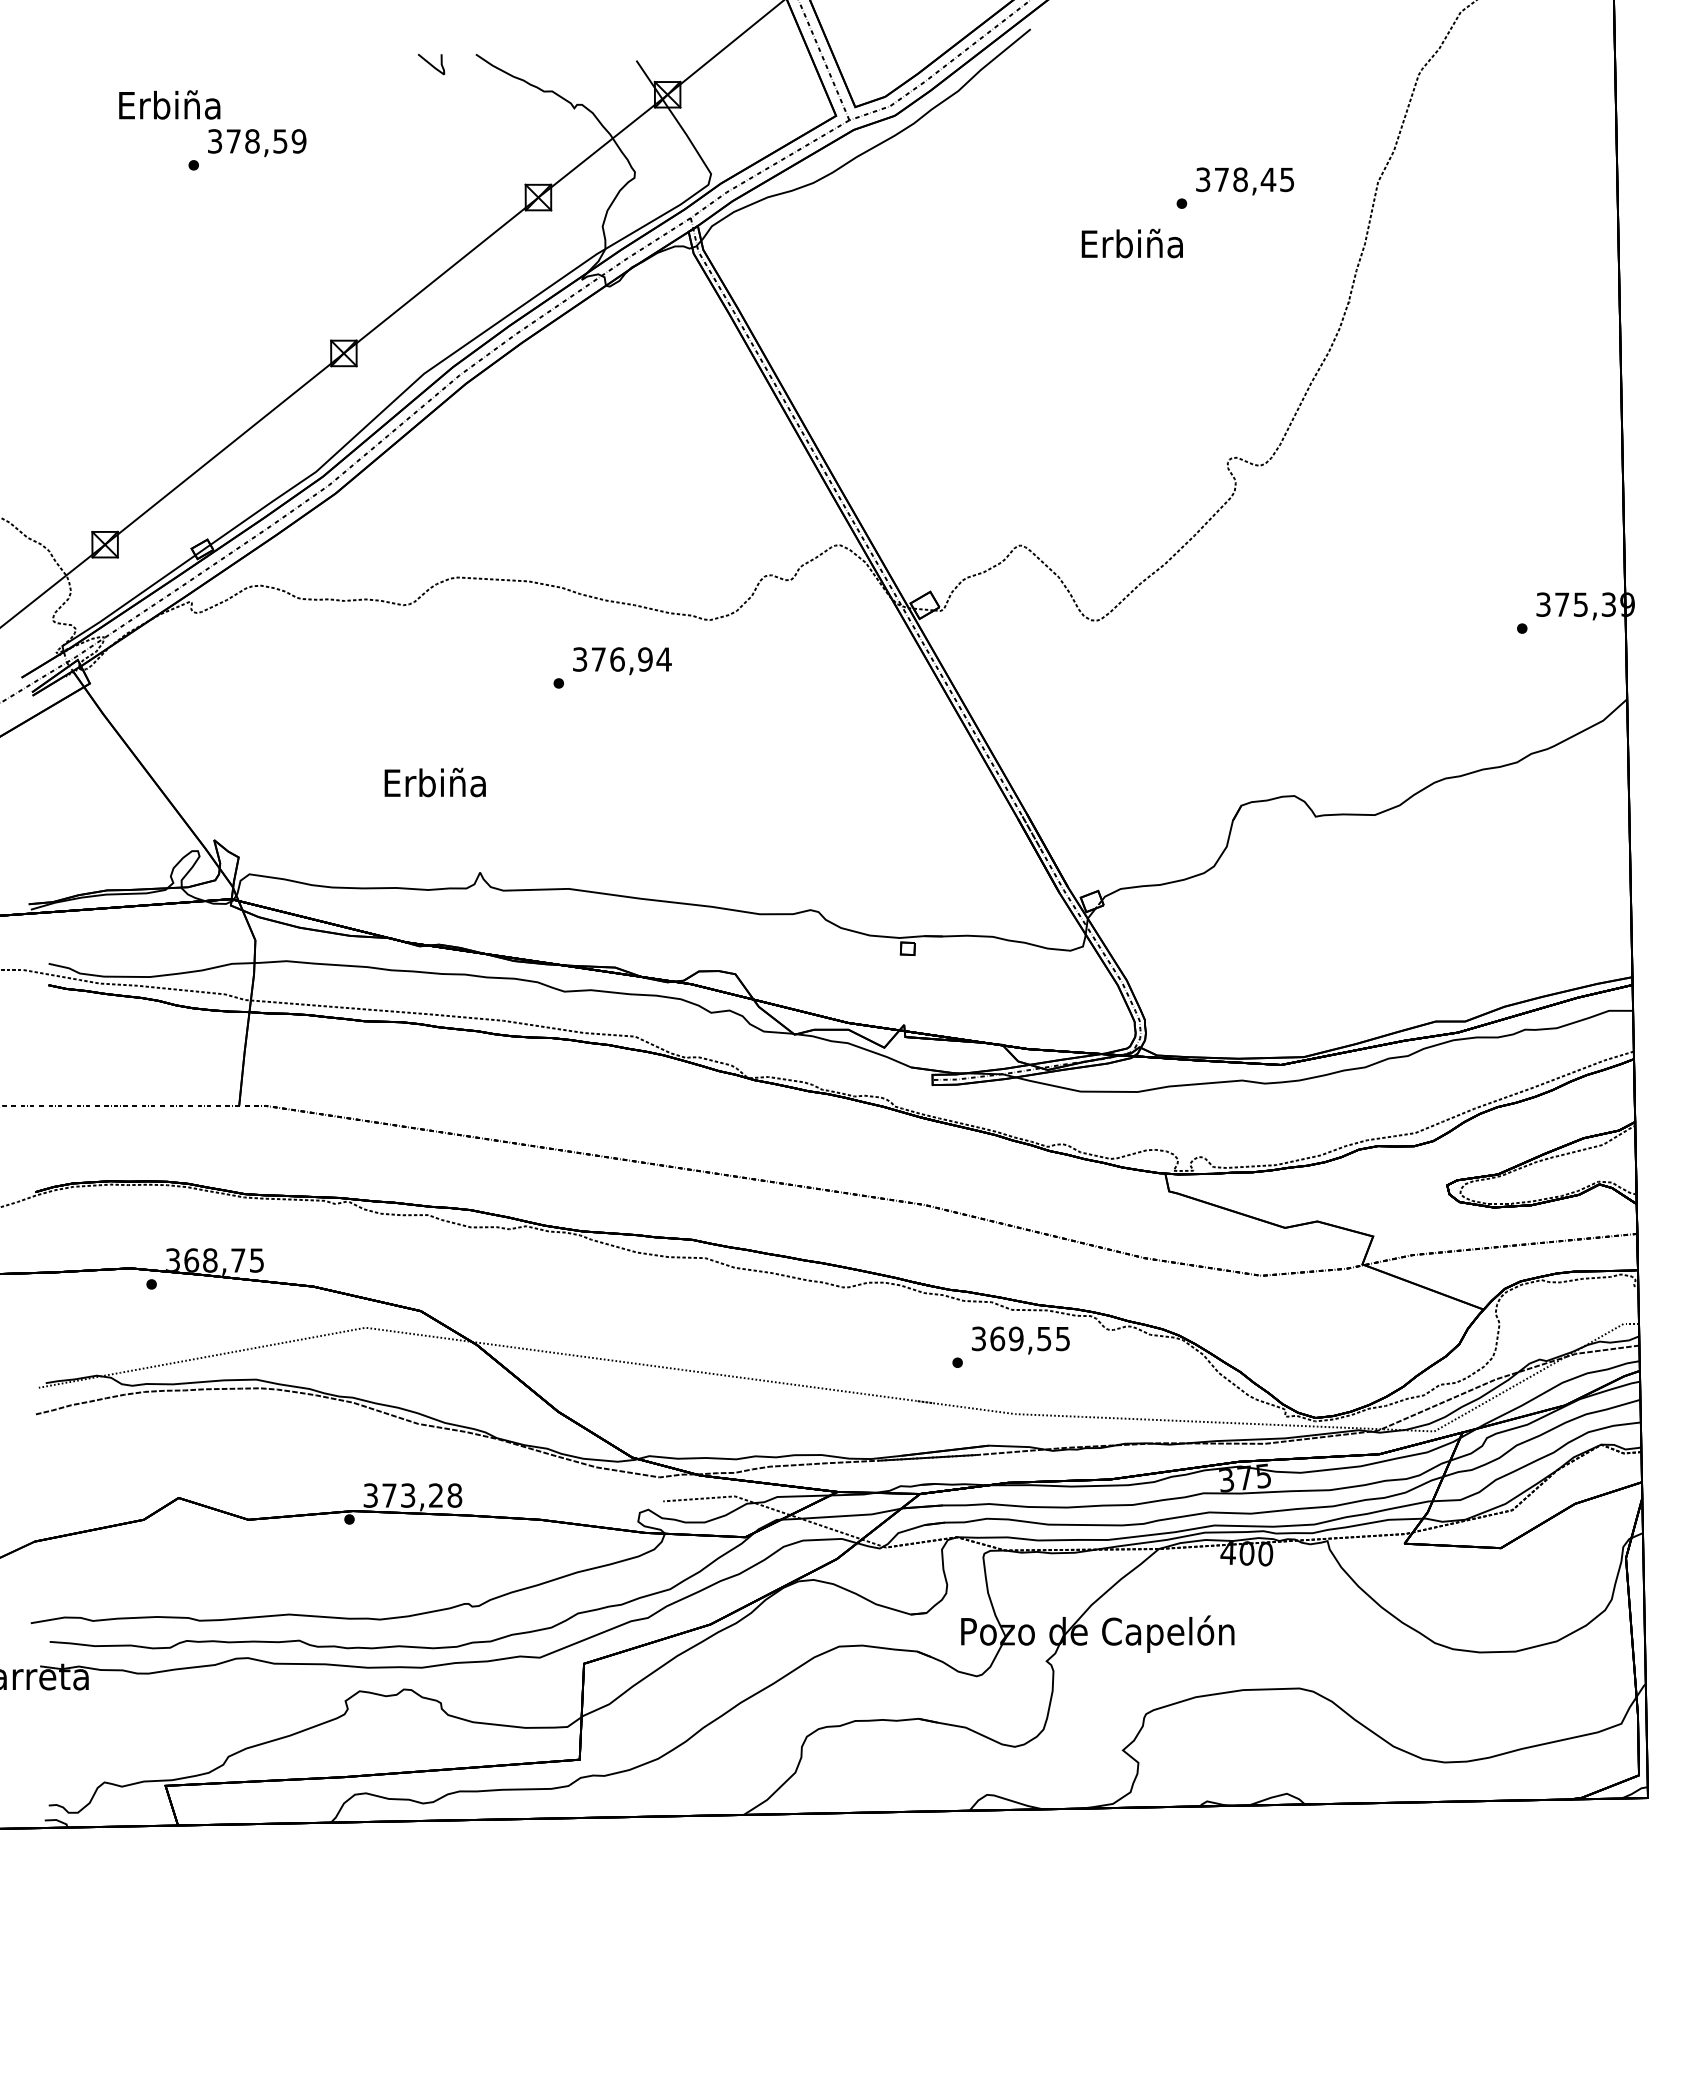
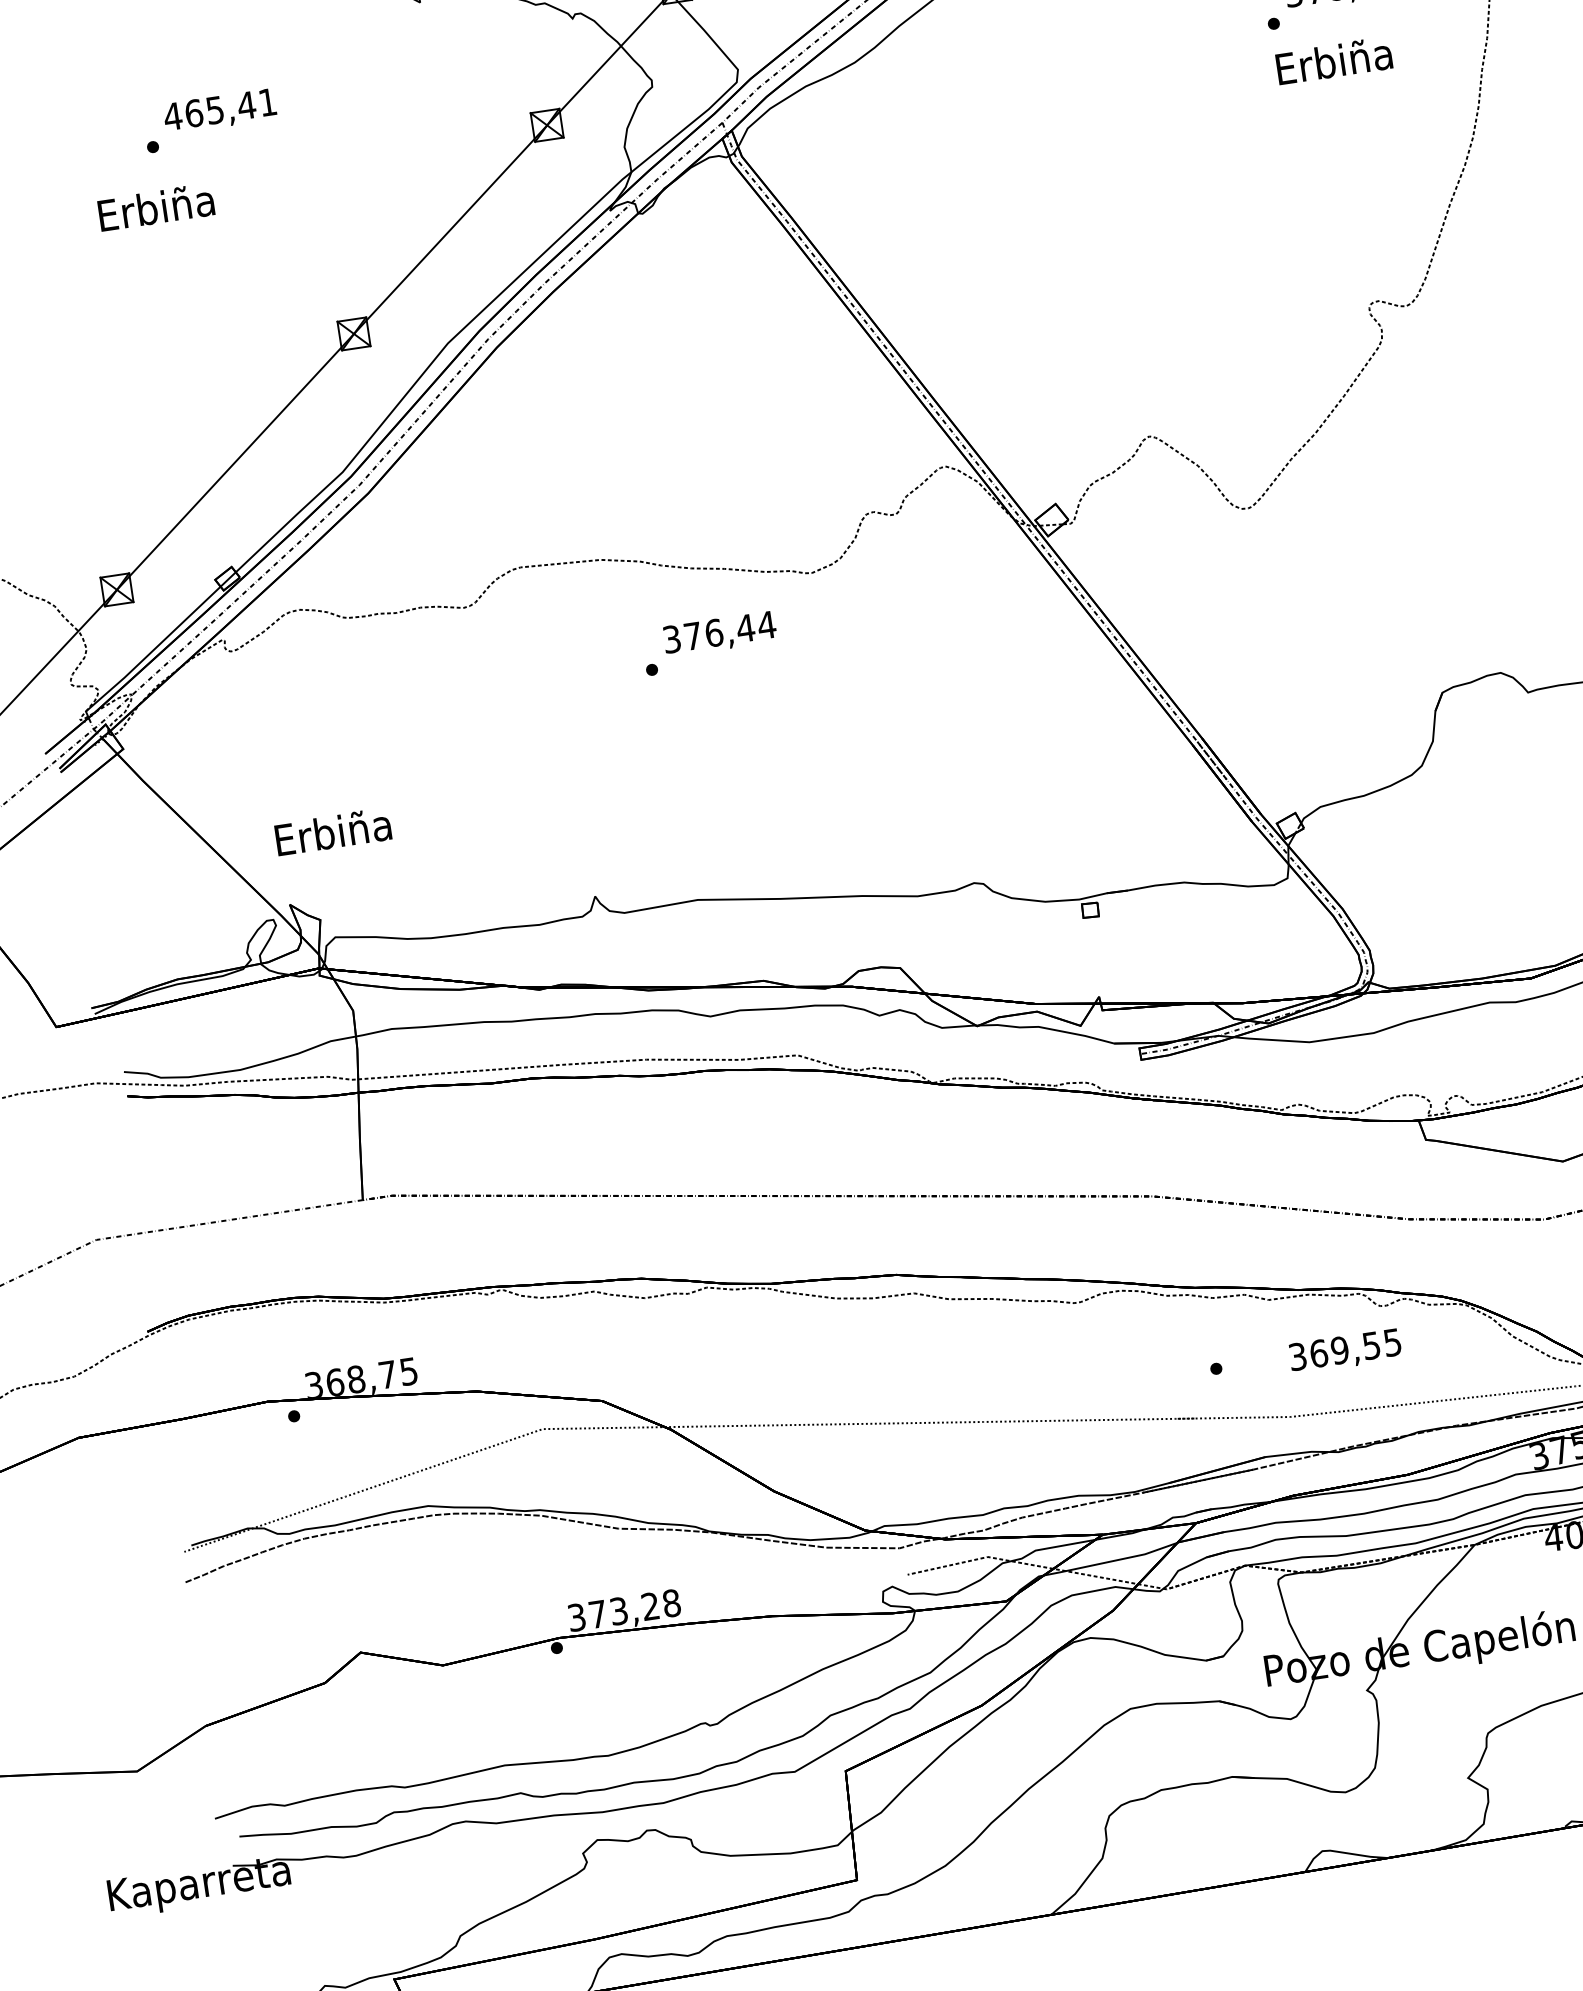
text: (169, 104) -> (155, 206), moved
text: (256, 141) -> (219, 109), 378,59 -> 465,41
text: (1131, 243) -> (1333, 60), moved
text: (645, 659) -> (745, 628), 376,94 -> 376,44
text: (434, 782) -> (332, 831), moved
text: (1020, 1340) -> (1345, 1351), moved

